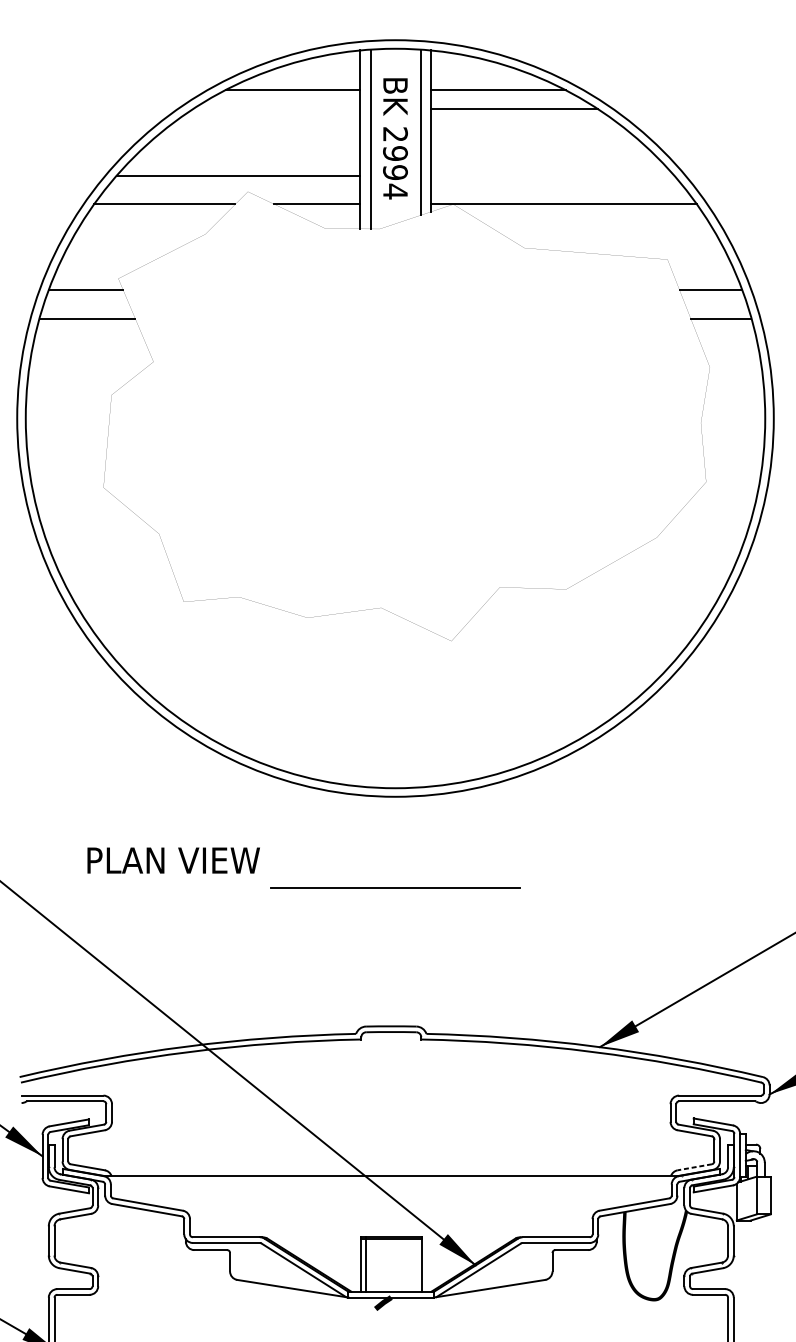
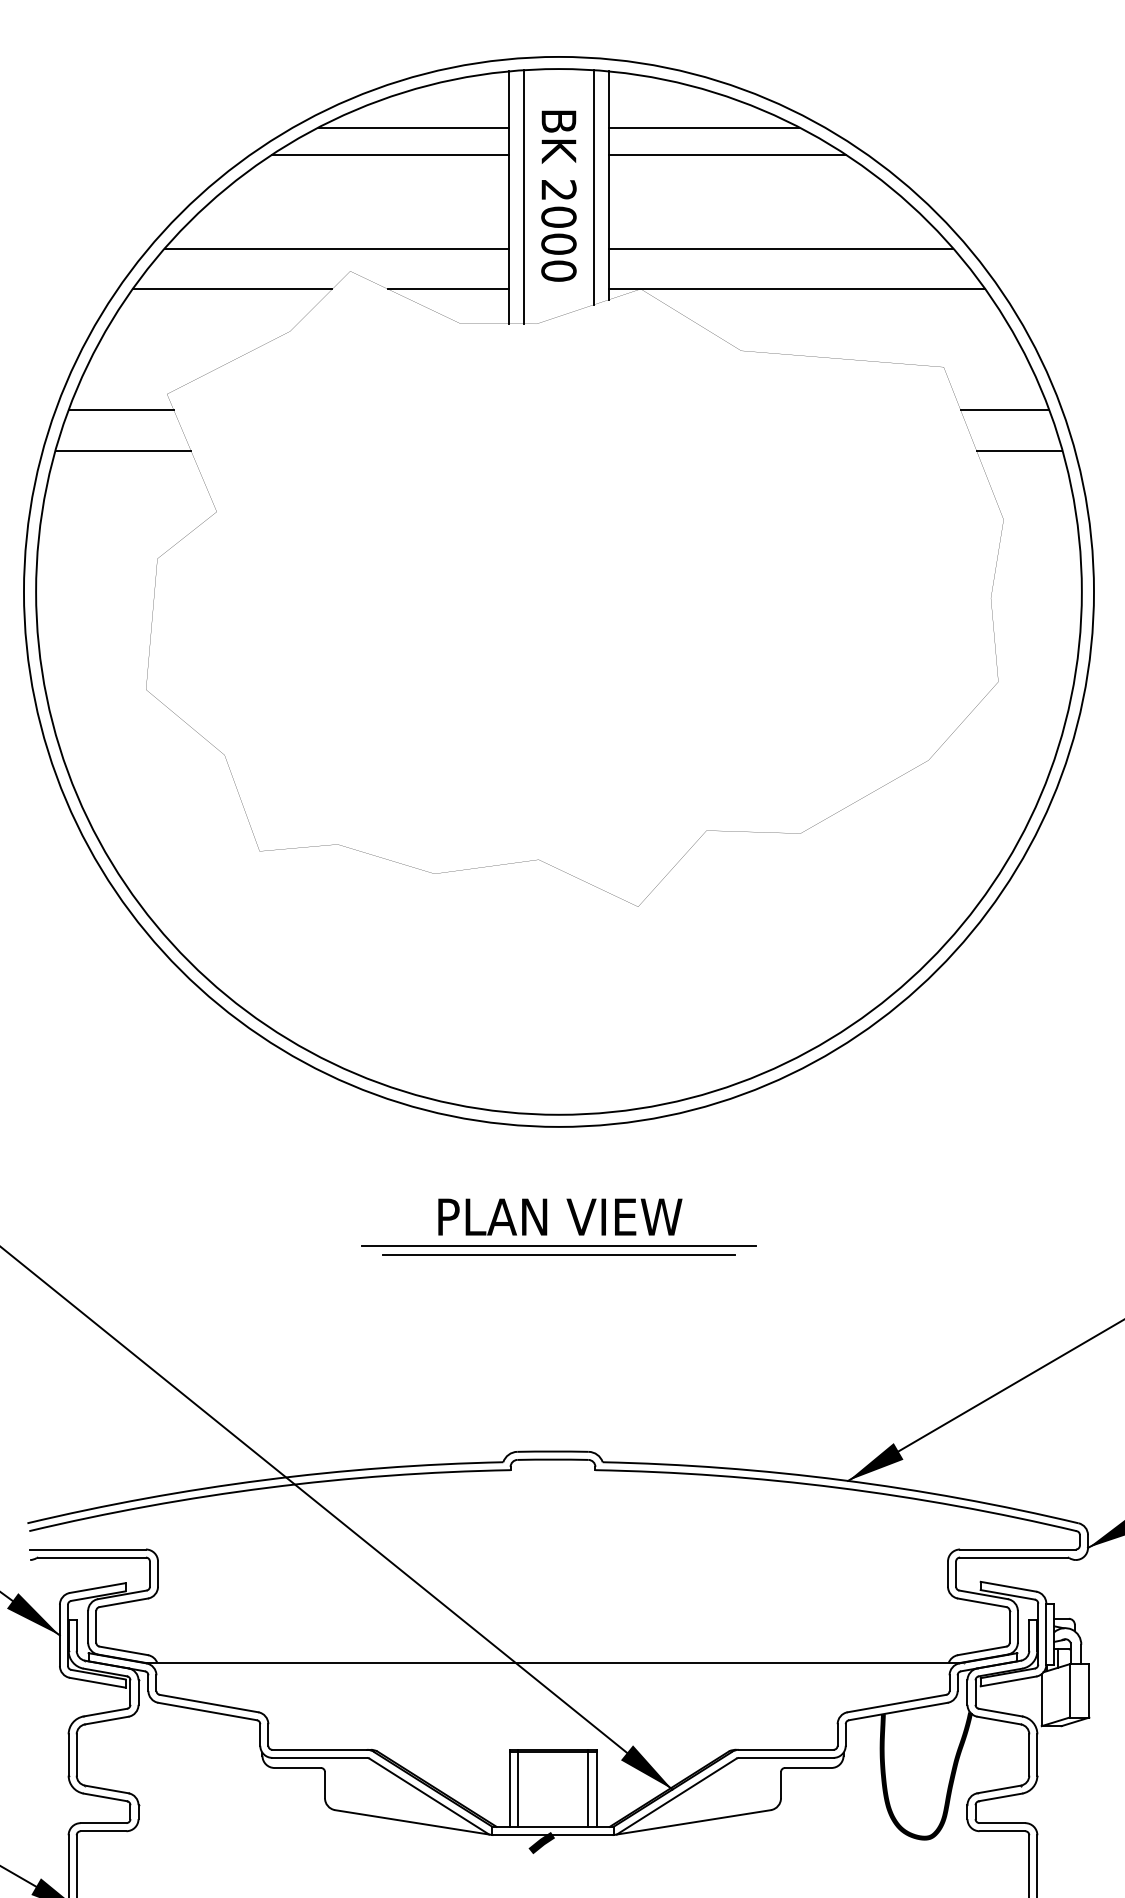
line: (276, 109) -> (390, 154), added
text: (395, 172) -> (558, 244), 2994 -> 2000
line: (552, 175) -> (781, 248), added
text: (173, 860) -> (560, 1216), moved
line: (395, 880) -> (558, 1245), added
line: (694, 1167) -> (982, 1650), dashed -> solid
line: (416, 1263) -> (588, 1787), added

